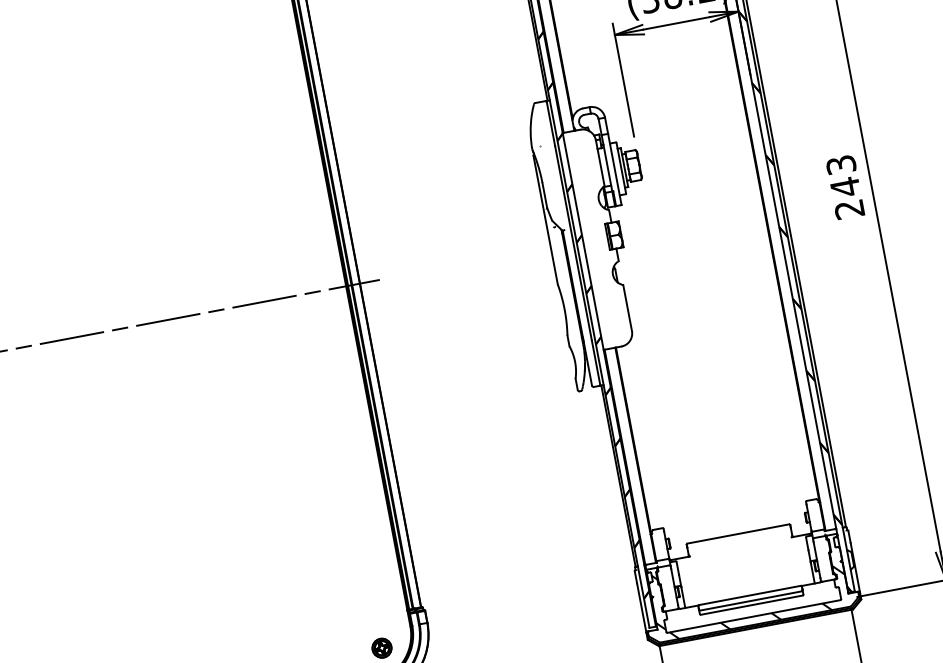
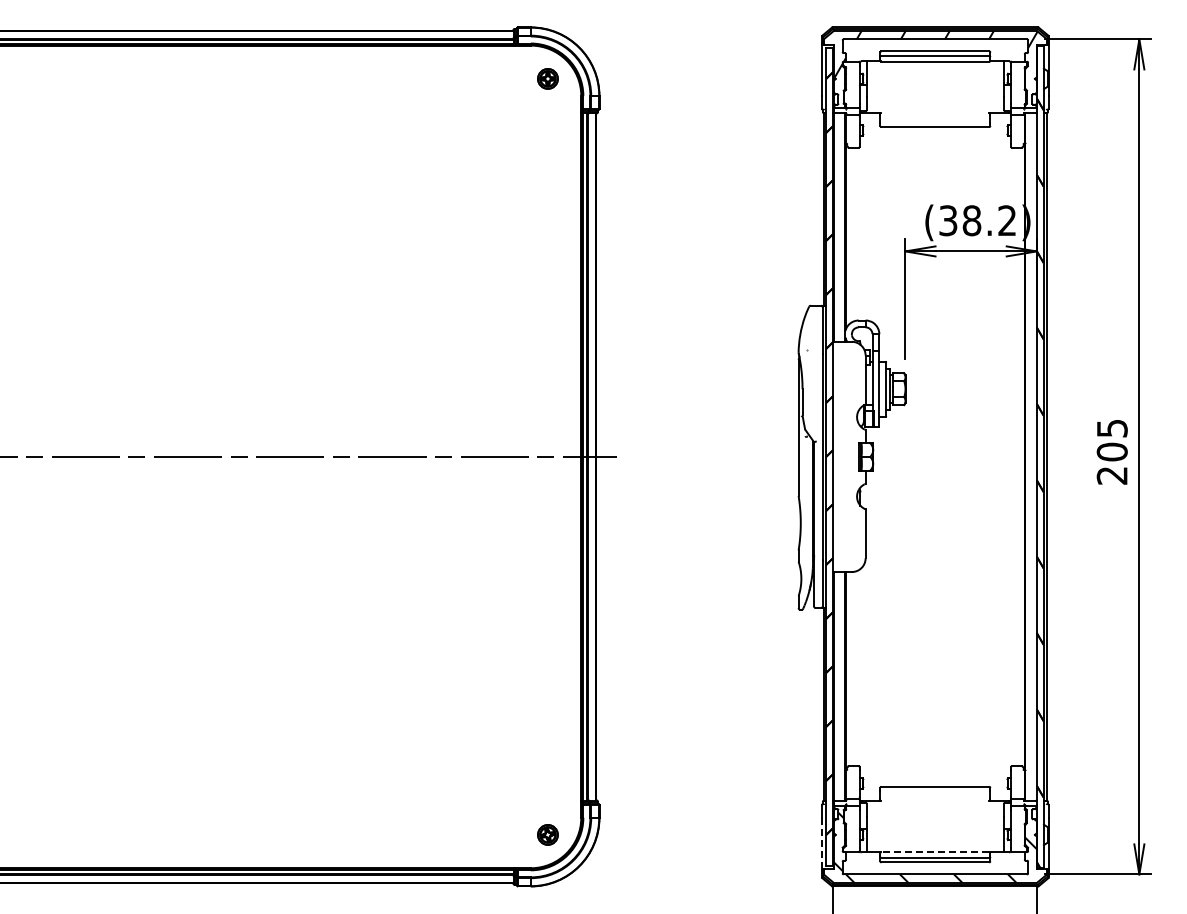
text: (842, 176) -> (1111, 440), 243 -> 205
line: (750, 595) -> (935, 852), solid -> dashed
line: (641, 608) -> (821, 844), solid -> dashed

